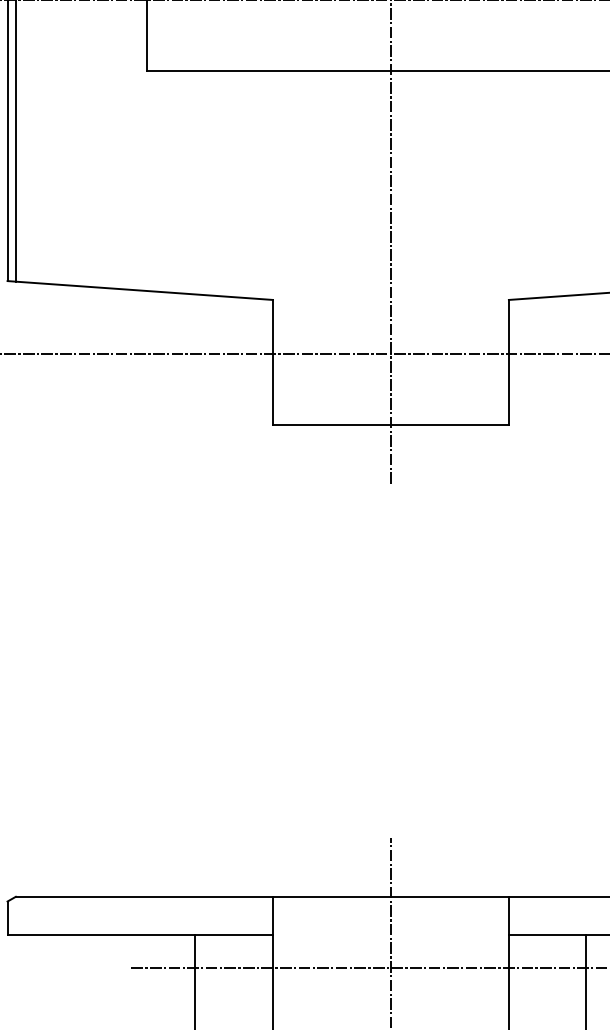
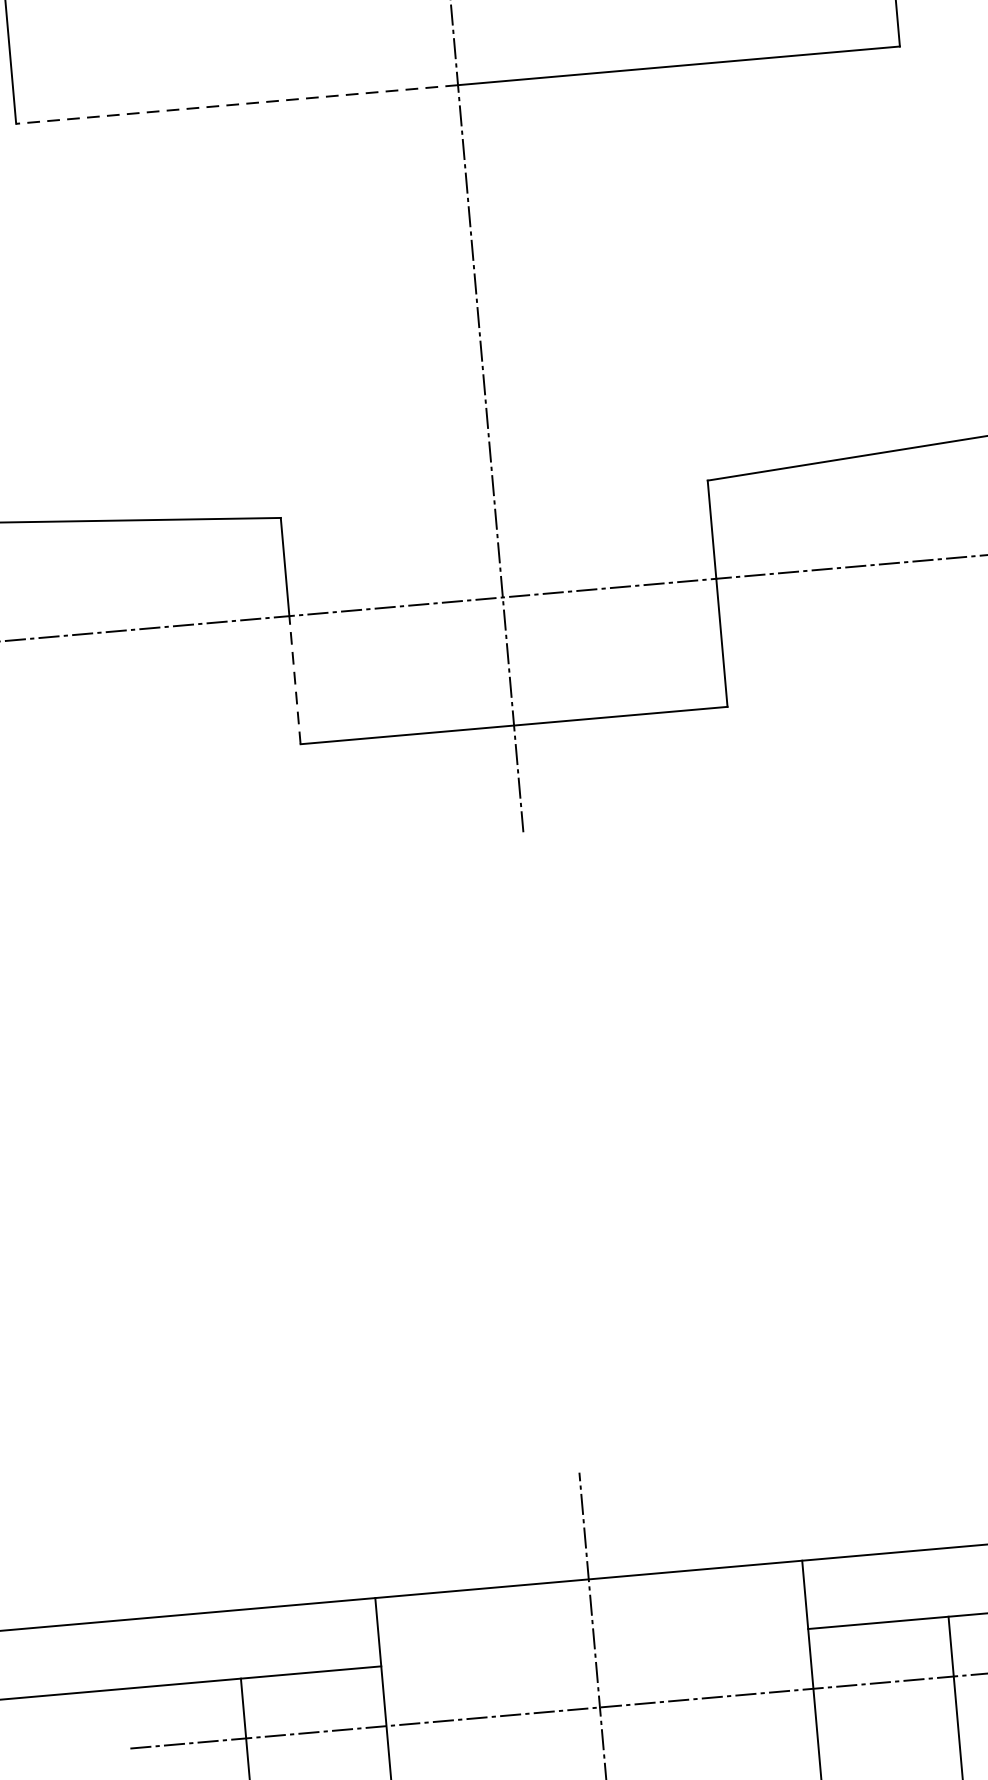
line: (268, 71) -> (236, 105), solid -> dashed
line: (272, 389) -> (294, 680), solid -> dashed

